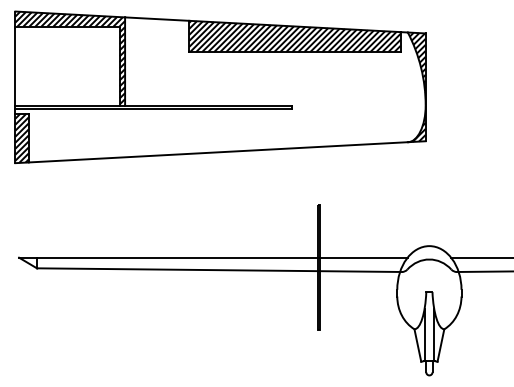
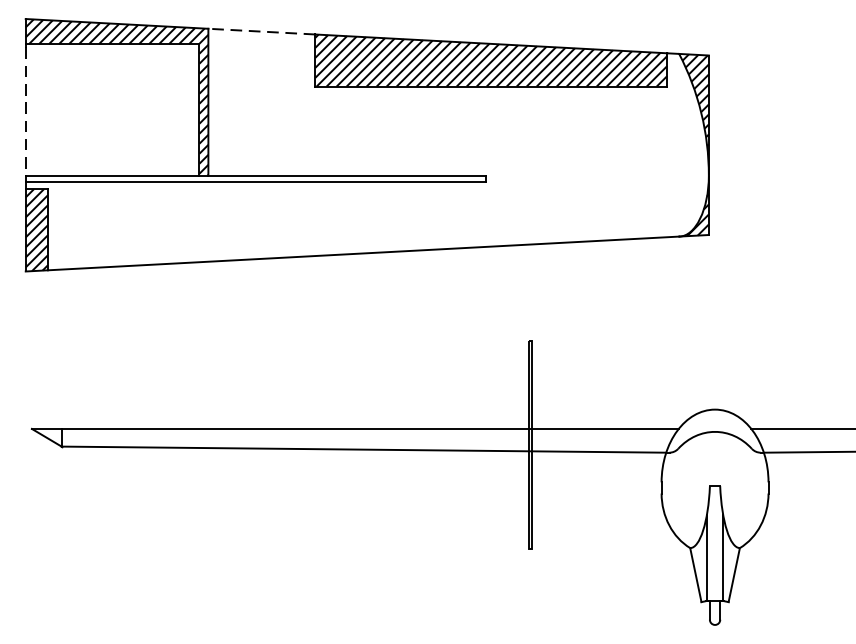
line: (156, 19) -> (260, 32), solid -> dashed
line: (15, 67) -> (25, 112), solid -> dashed

